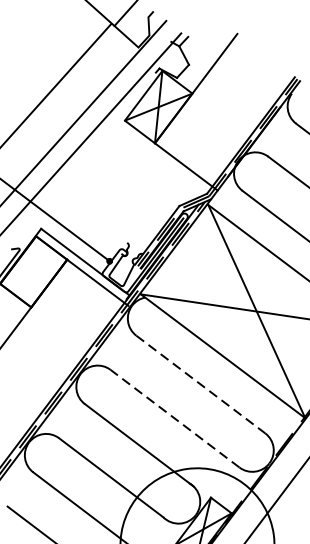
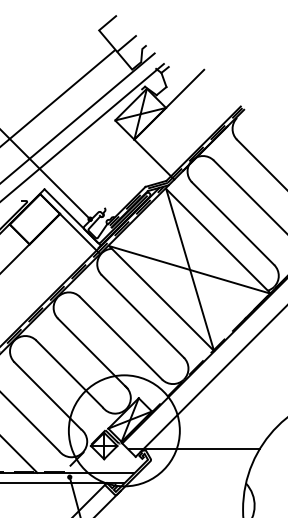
line: (201, 384) -> (143, 316), dashed -> solid
line: (174, 417) -> (120, 337), dashed -> solid

